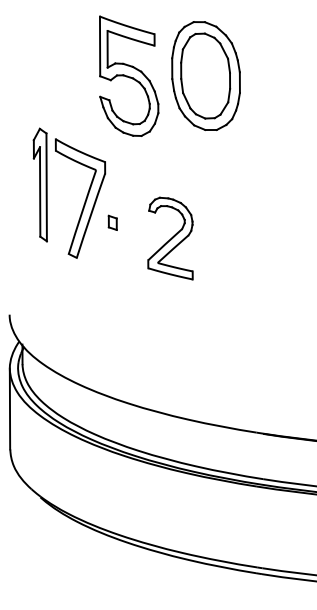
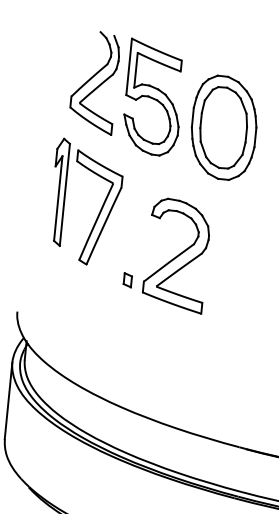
part: (65, 66) -> (94, 82), added
part: (205, 75) -> (223, 127), moved
part: (112, 222) -> (127, 279), moved
part: (170, 238) -> (176, 255), size x1.43

